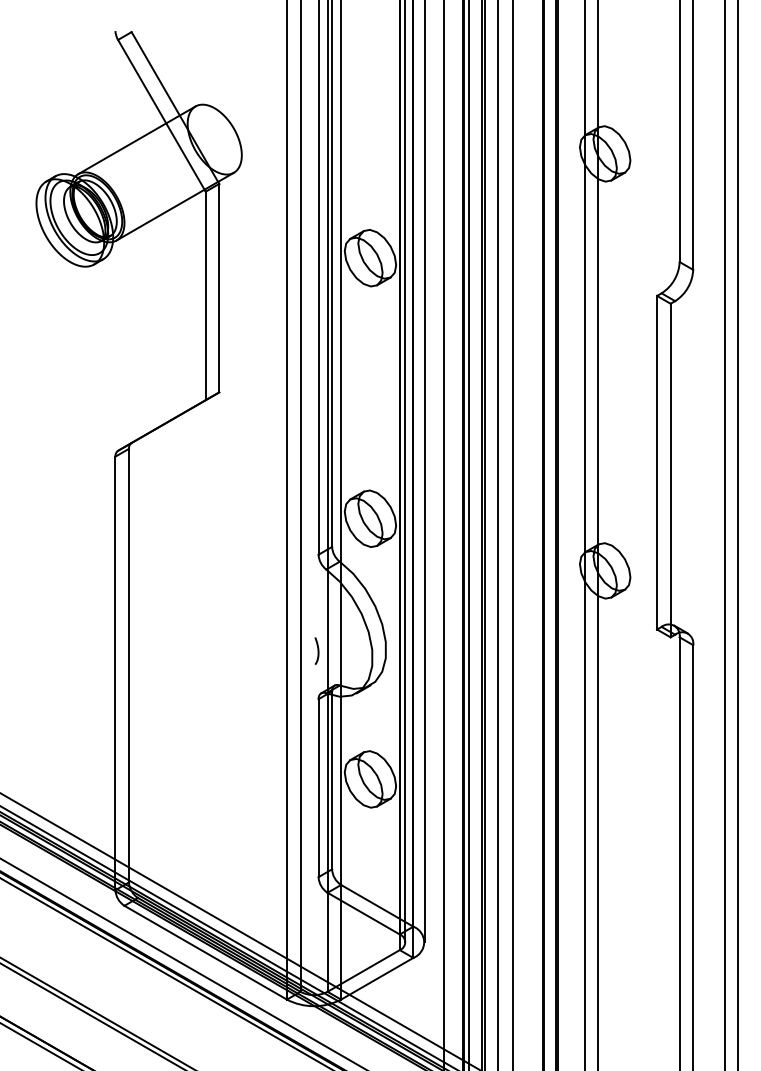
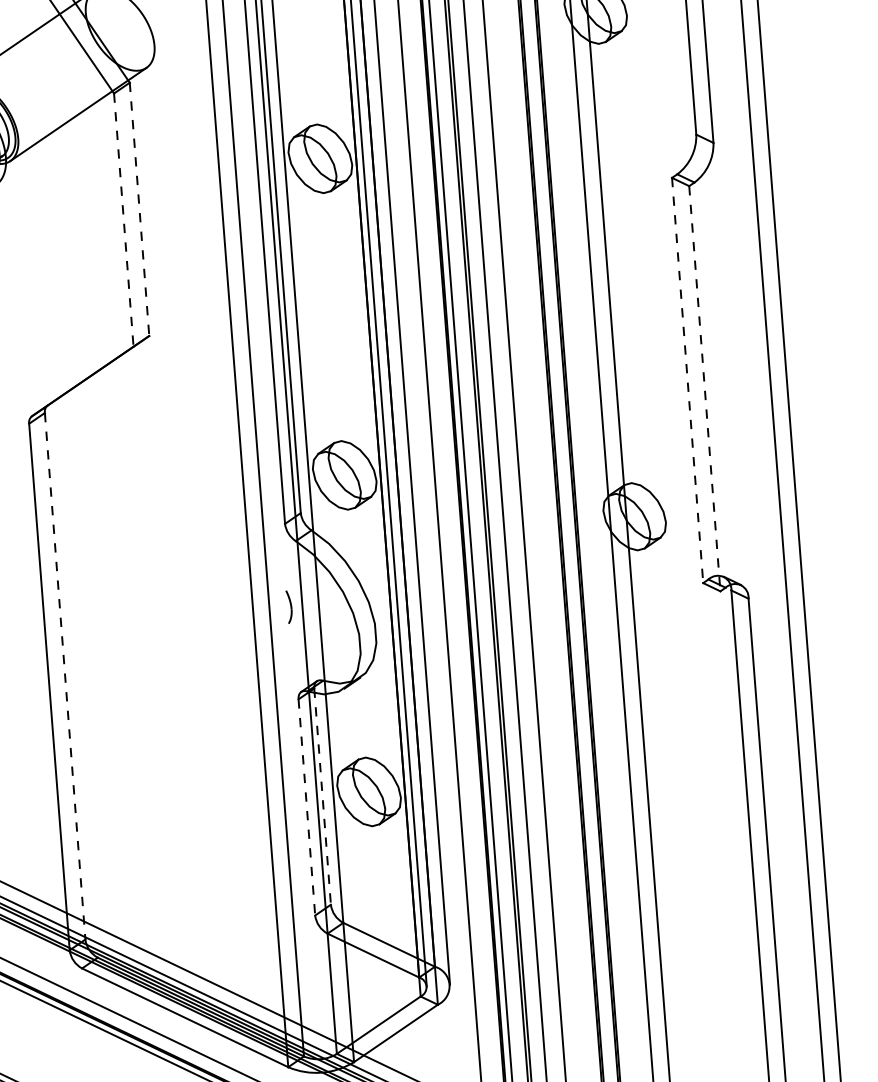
line: (219, 288) -> (139, 209), solid -> dashed
line: (205, 296) -> (123, 220), solid -> dashed
line: (657, 462) -> (688, 380), solid -> dashed
line: (670, 470) -> (704, 388), solid -> dashed
part: (316, 650) -> (288, 606), moved
line: (129, 665) -> (65, 676), solid -> dashed
line: (332, 780) -> (323, 796), solid -> dashed
line: (318, 788) -> (306, 807), solid -> dashed

